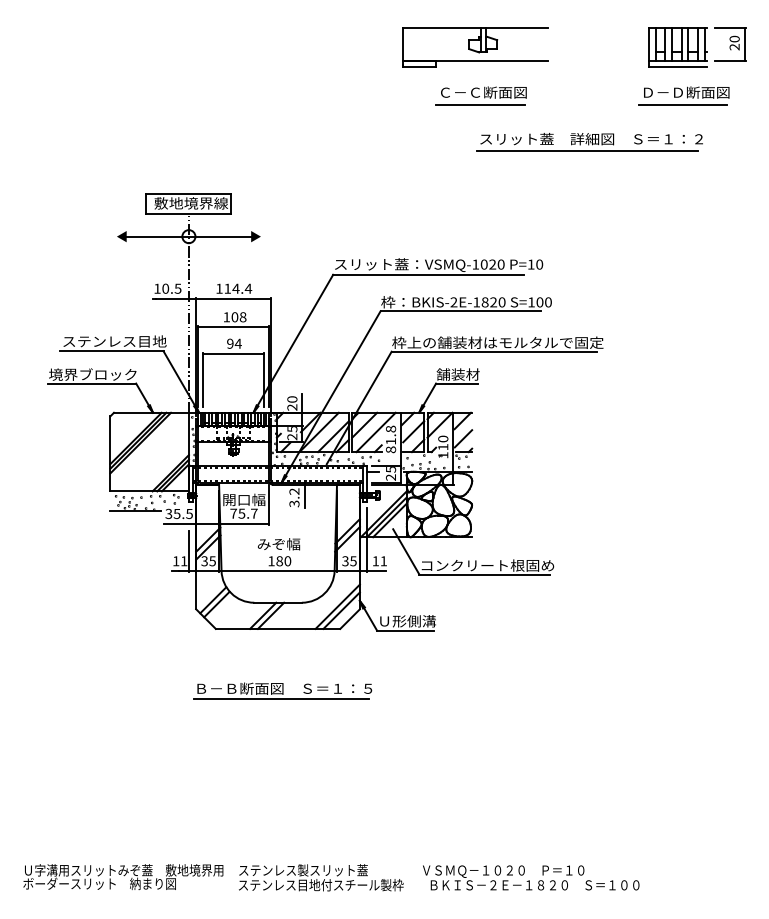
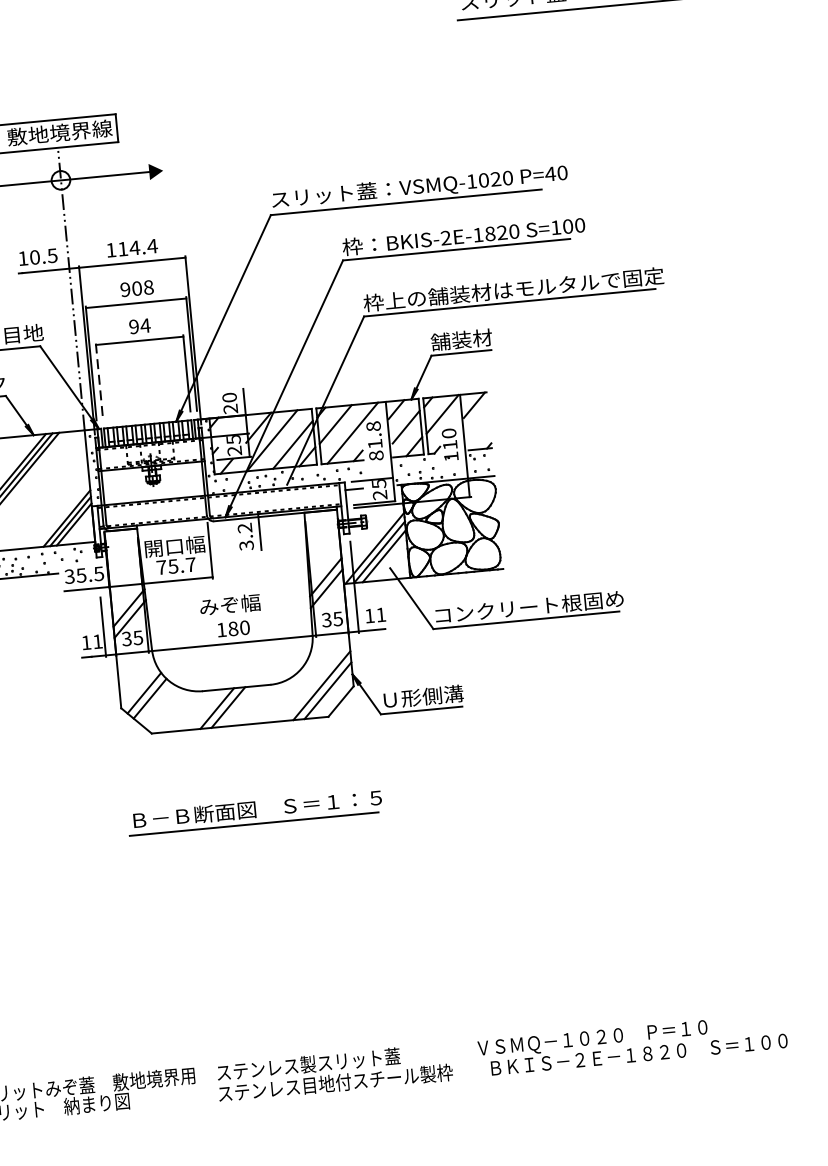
text: (530, 264) -> (549, 174), P=10 -> P=40
text: (226, 317) -> (125, 290), 108 -> 908
line: (202, 379) -> (99, 381), solid -> dashed
line: (463, 438) -> (477, 430), removed

